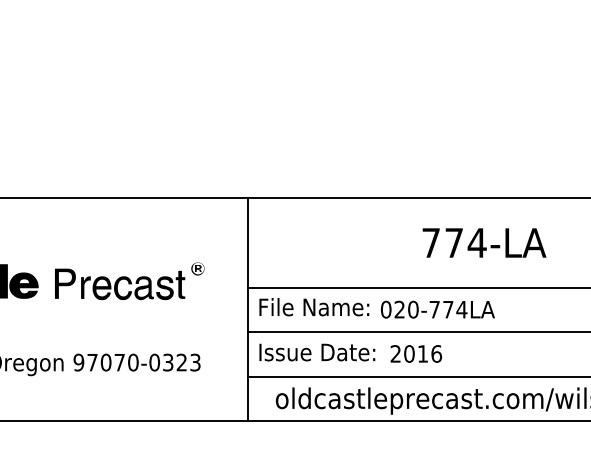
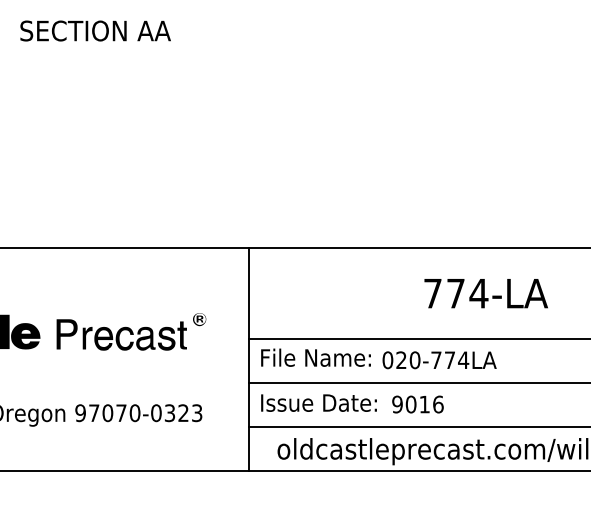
text: (395, 353) -> (397, 404), 2016 -> 9016

